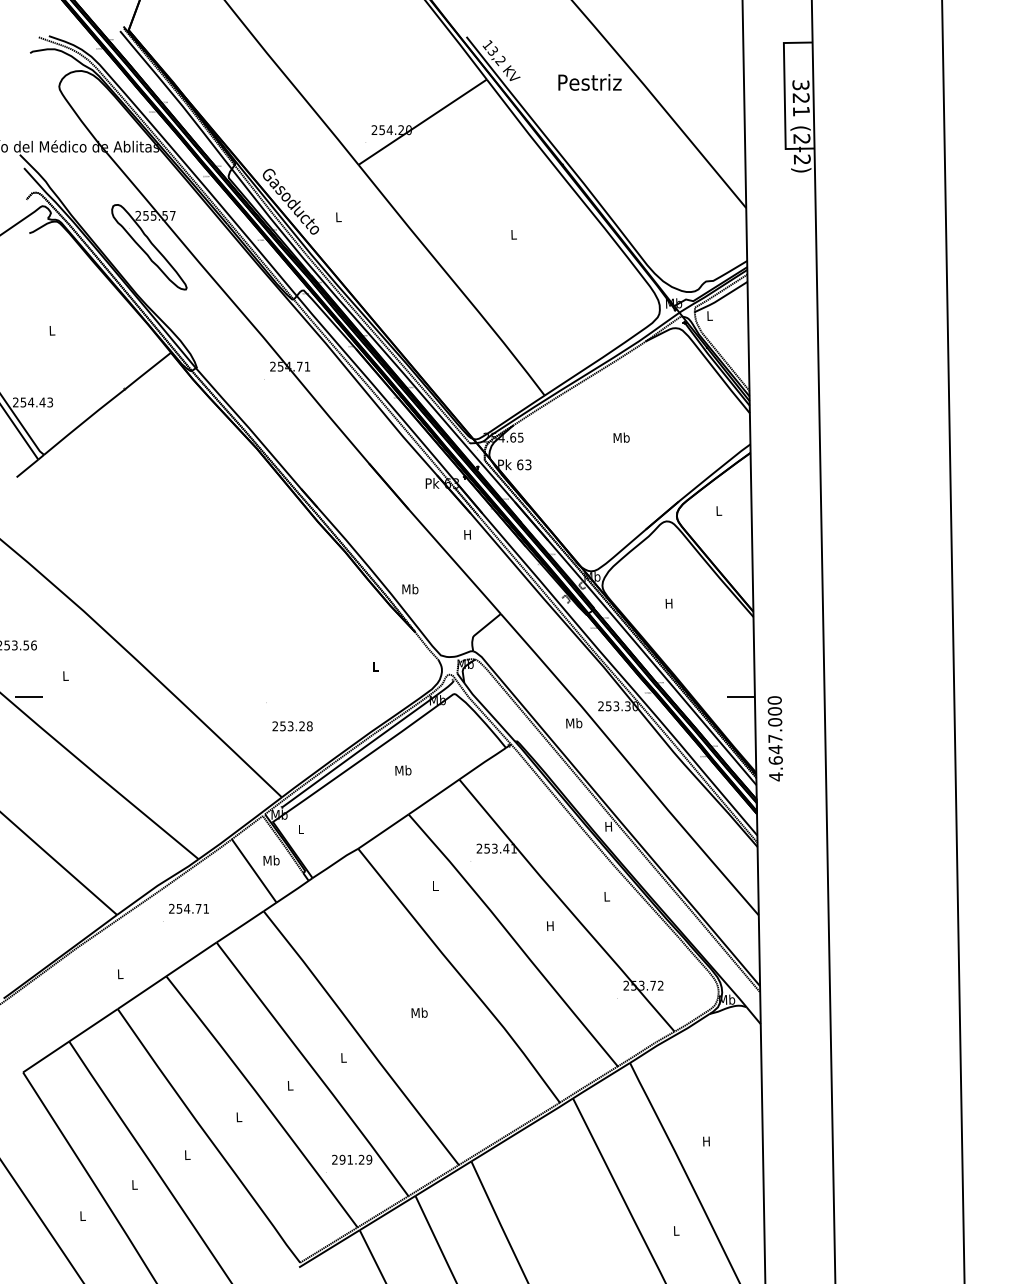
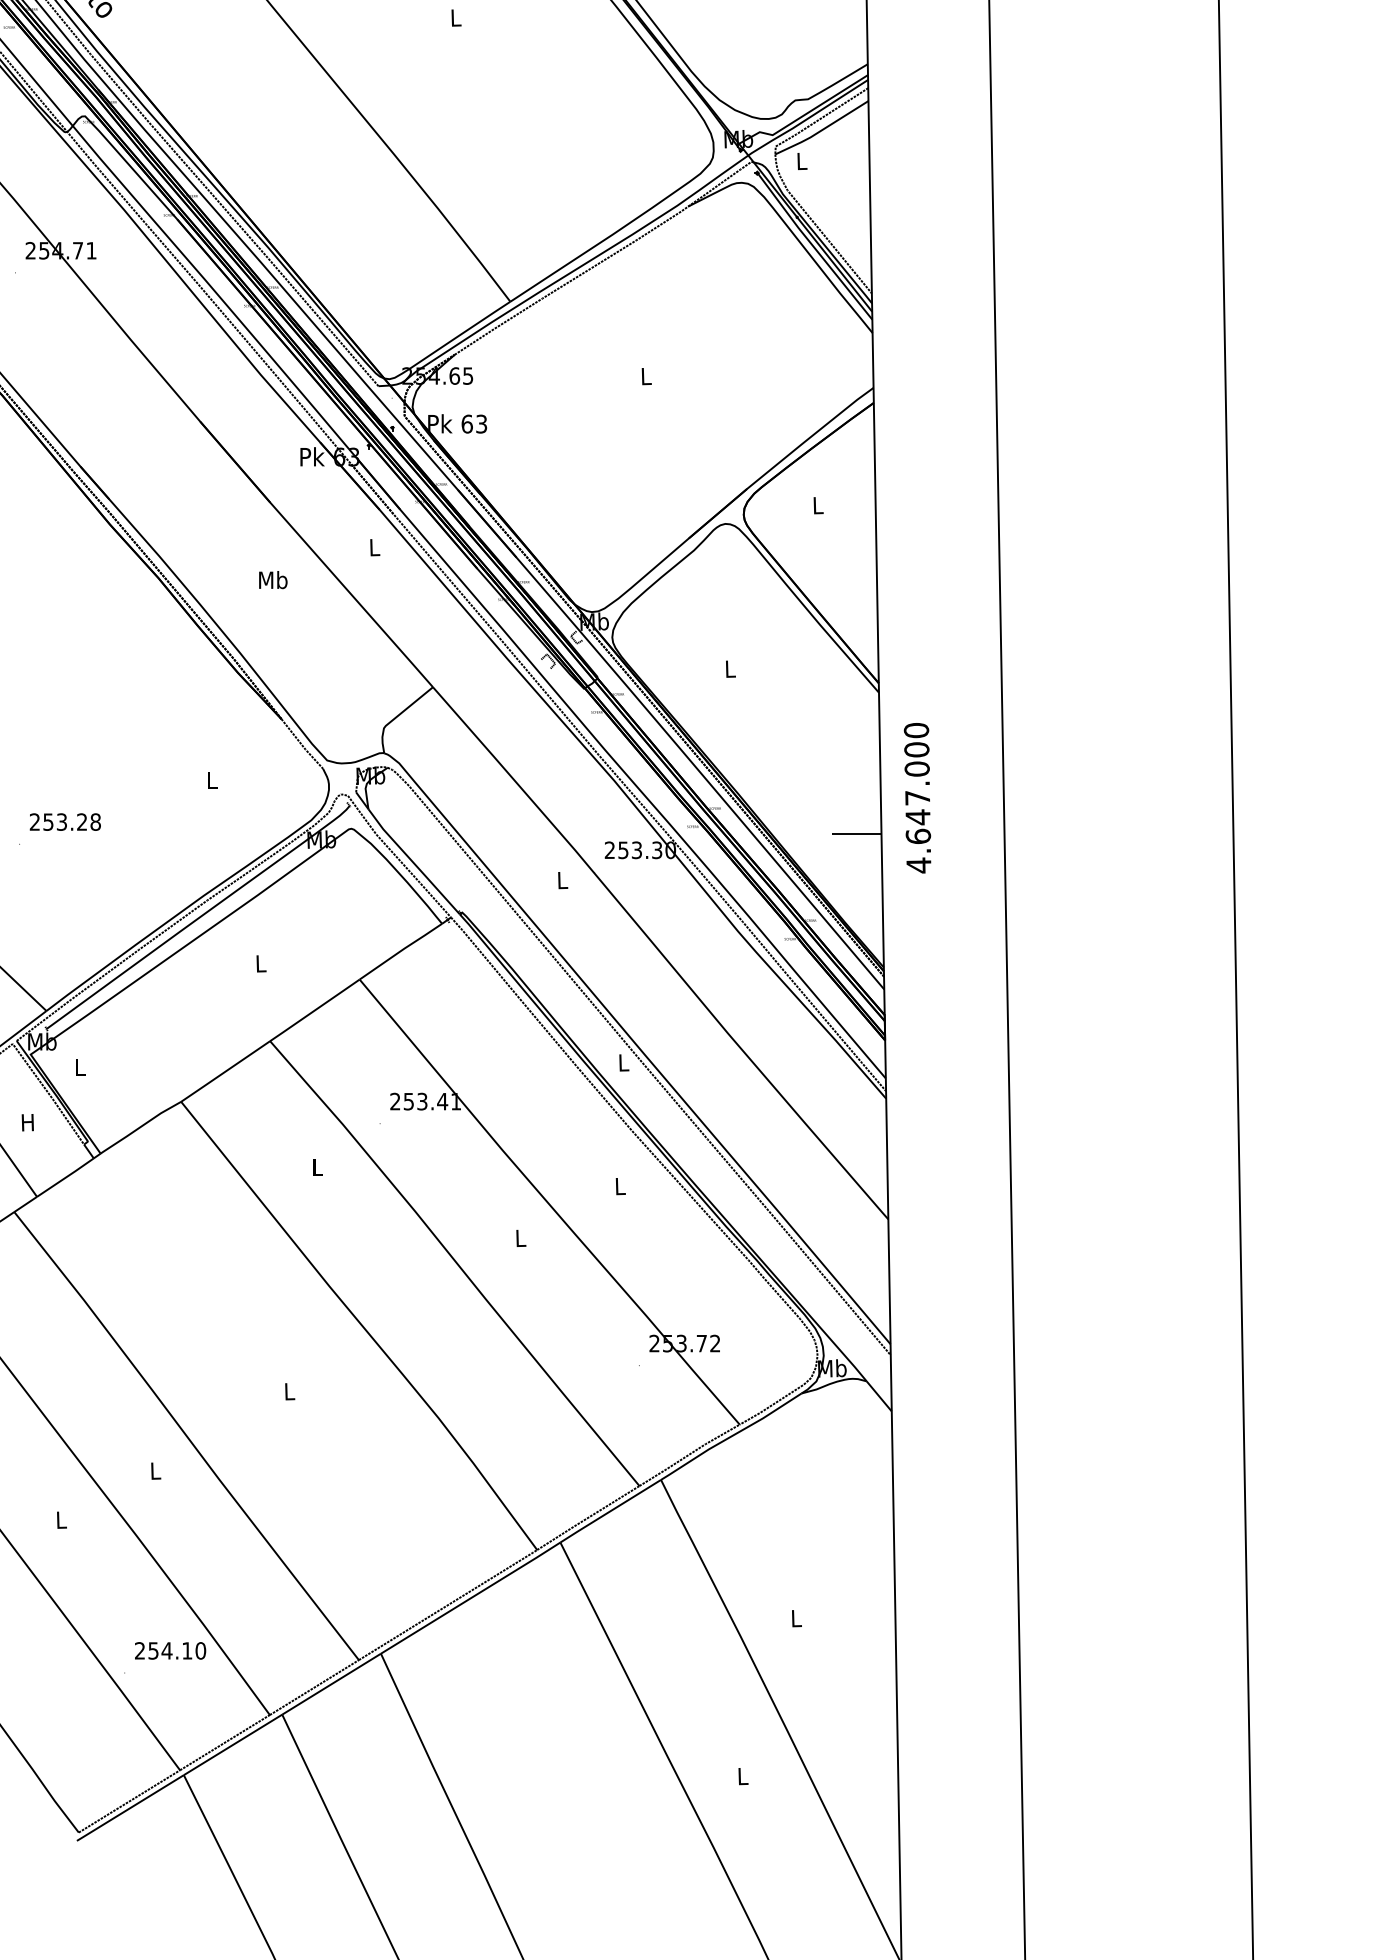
text: (621, 437) -> (645, 375), Mb -> L
text: (467, 534) -> (374, 547), H -> L
text: (410, 589) -> (273, 580), moved
text: (668, 603) -> (728, 668), H -> L
text: (574, 723) -> (562, 880), Mb -> L
text: (292, 726) -> (65, 822), moved
text: (774, 738) -> (916, 797), moved
text: (403, 770) -> (261, 963), Mb -> L
text: (608, 826) -> (623, 1062), H -> L
text: (271, 860) -> (28, 1122), Mb -> H
text: (550, 925) -> (520, 1237), H -> L
text: (419, 1012) -> (289, 1390), Mb -> L
text: (706, 1141) -> (796, 1618), H -> L
text: (355, 1159) -> (176, 1650), 291.29 -> 254.10

